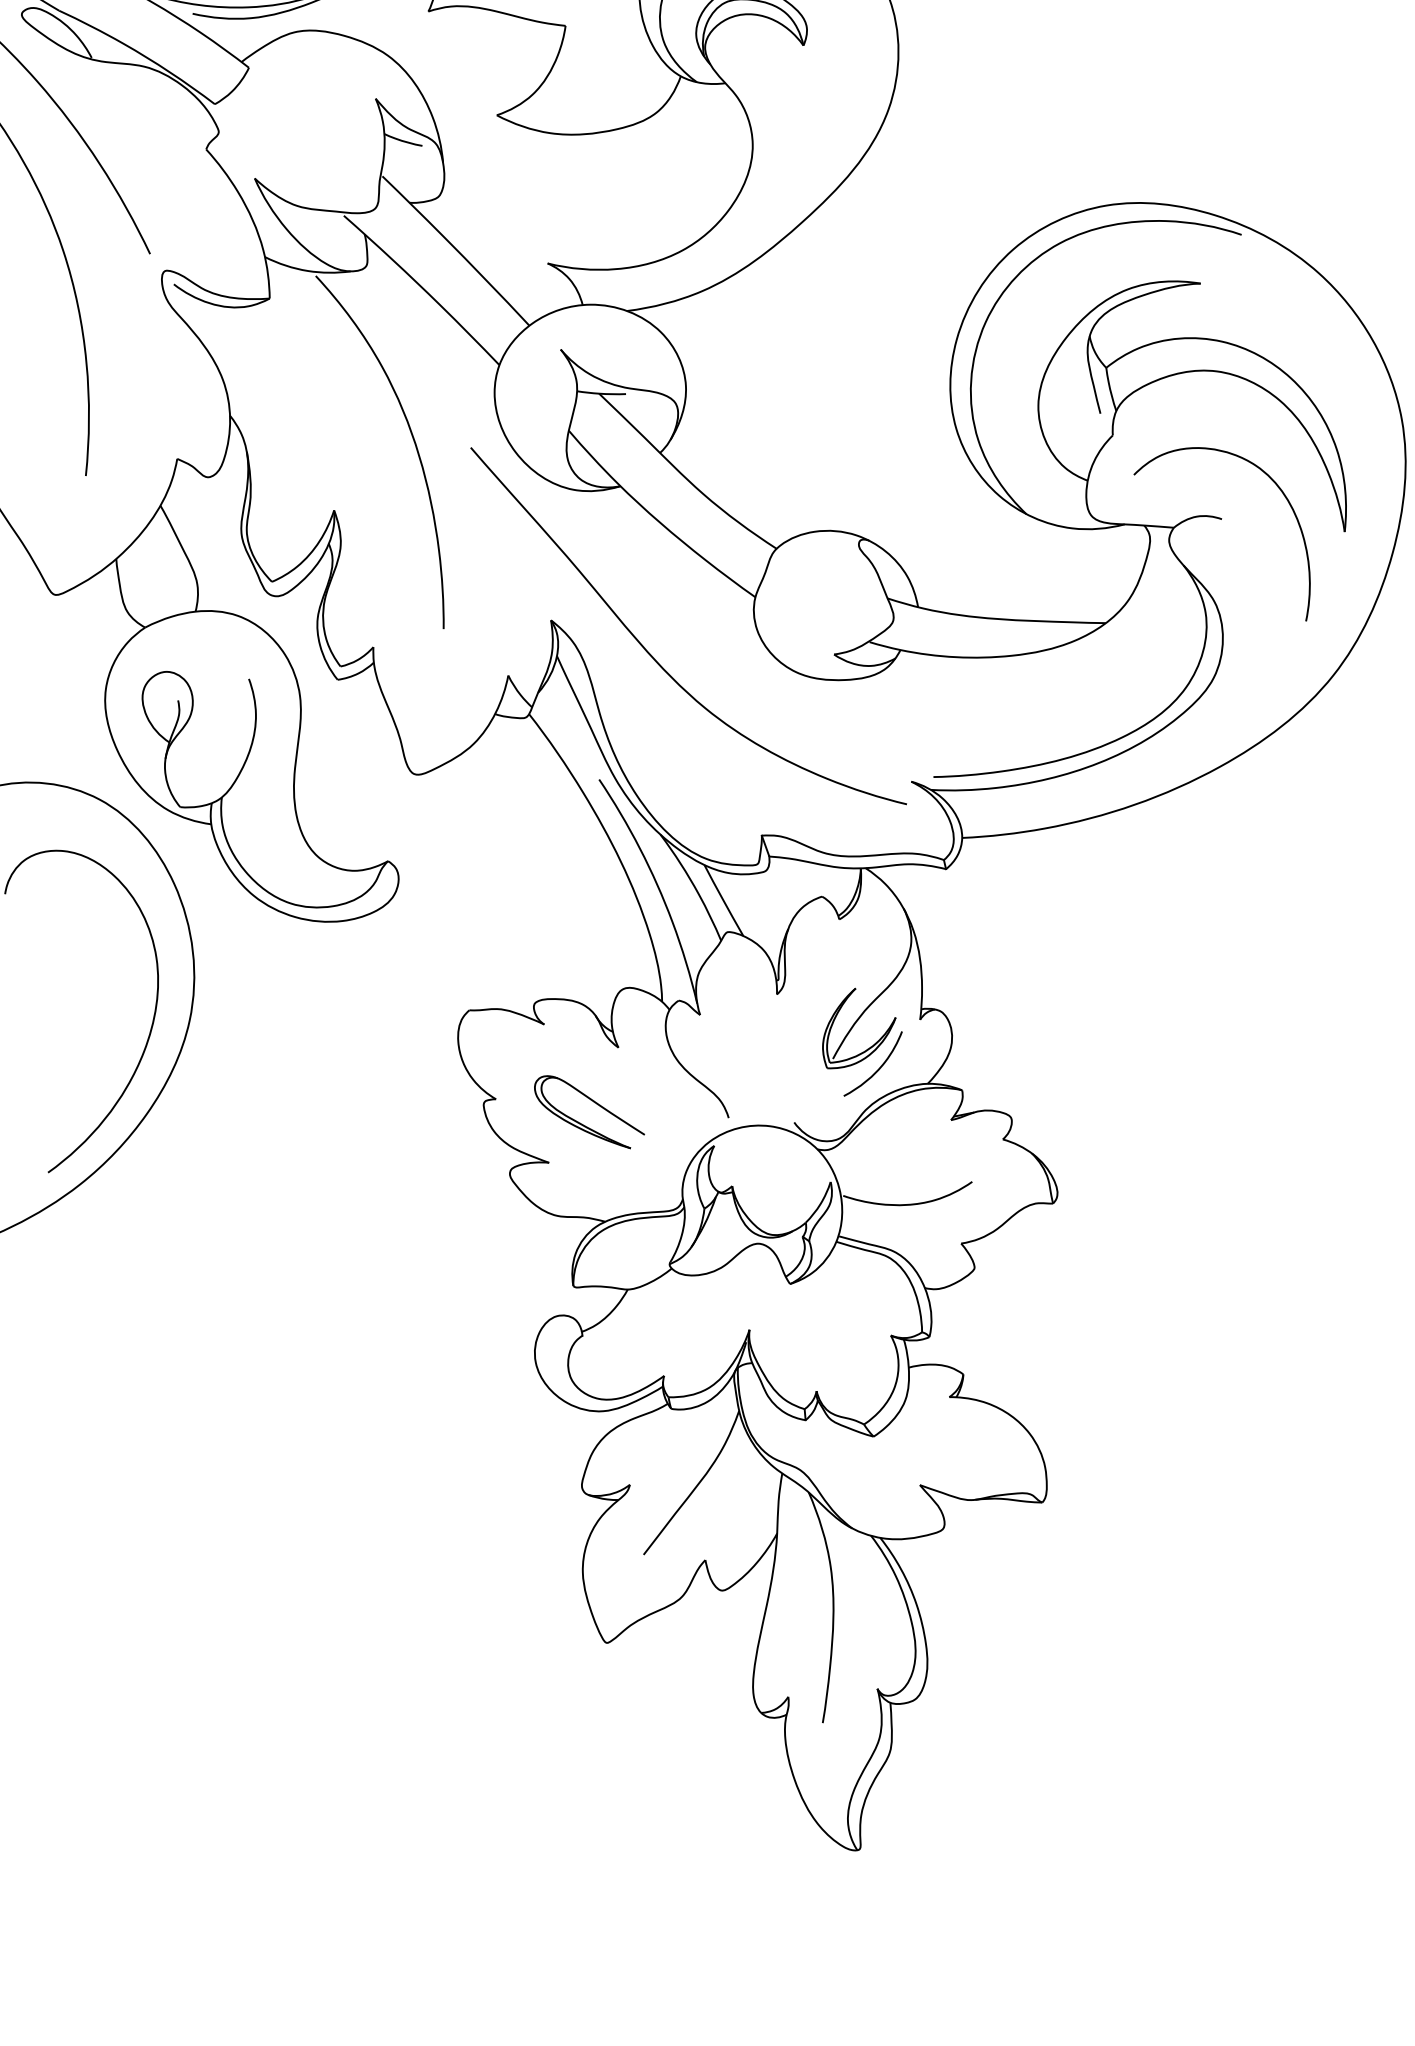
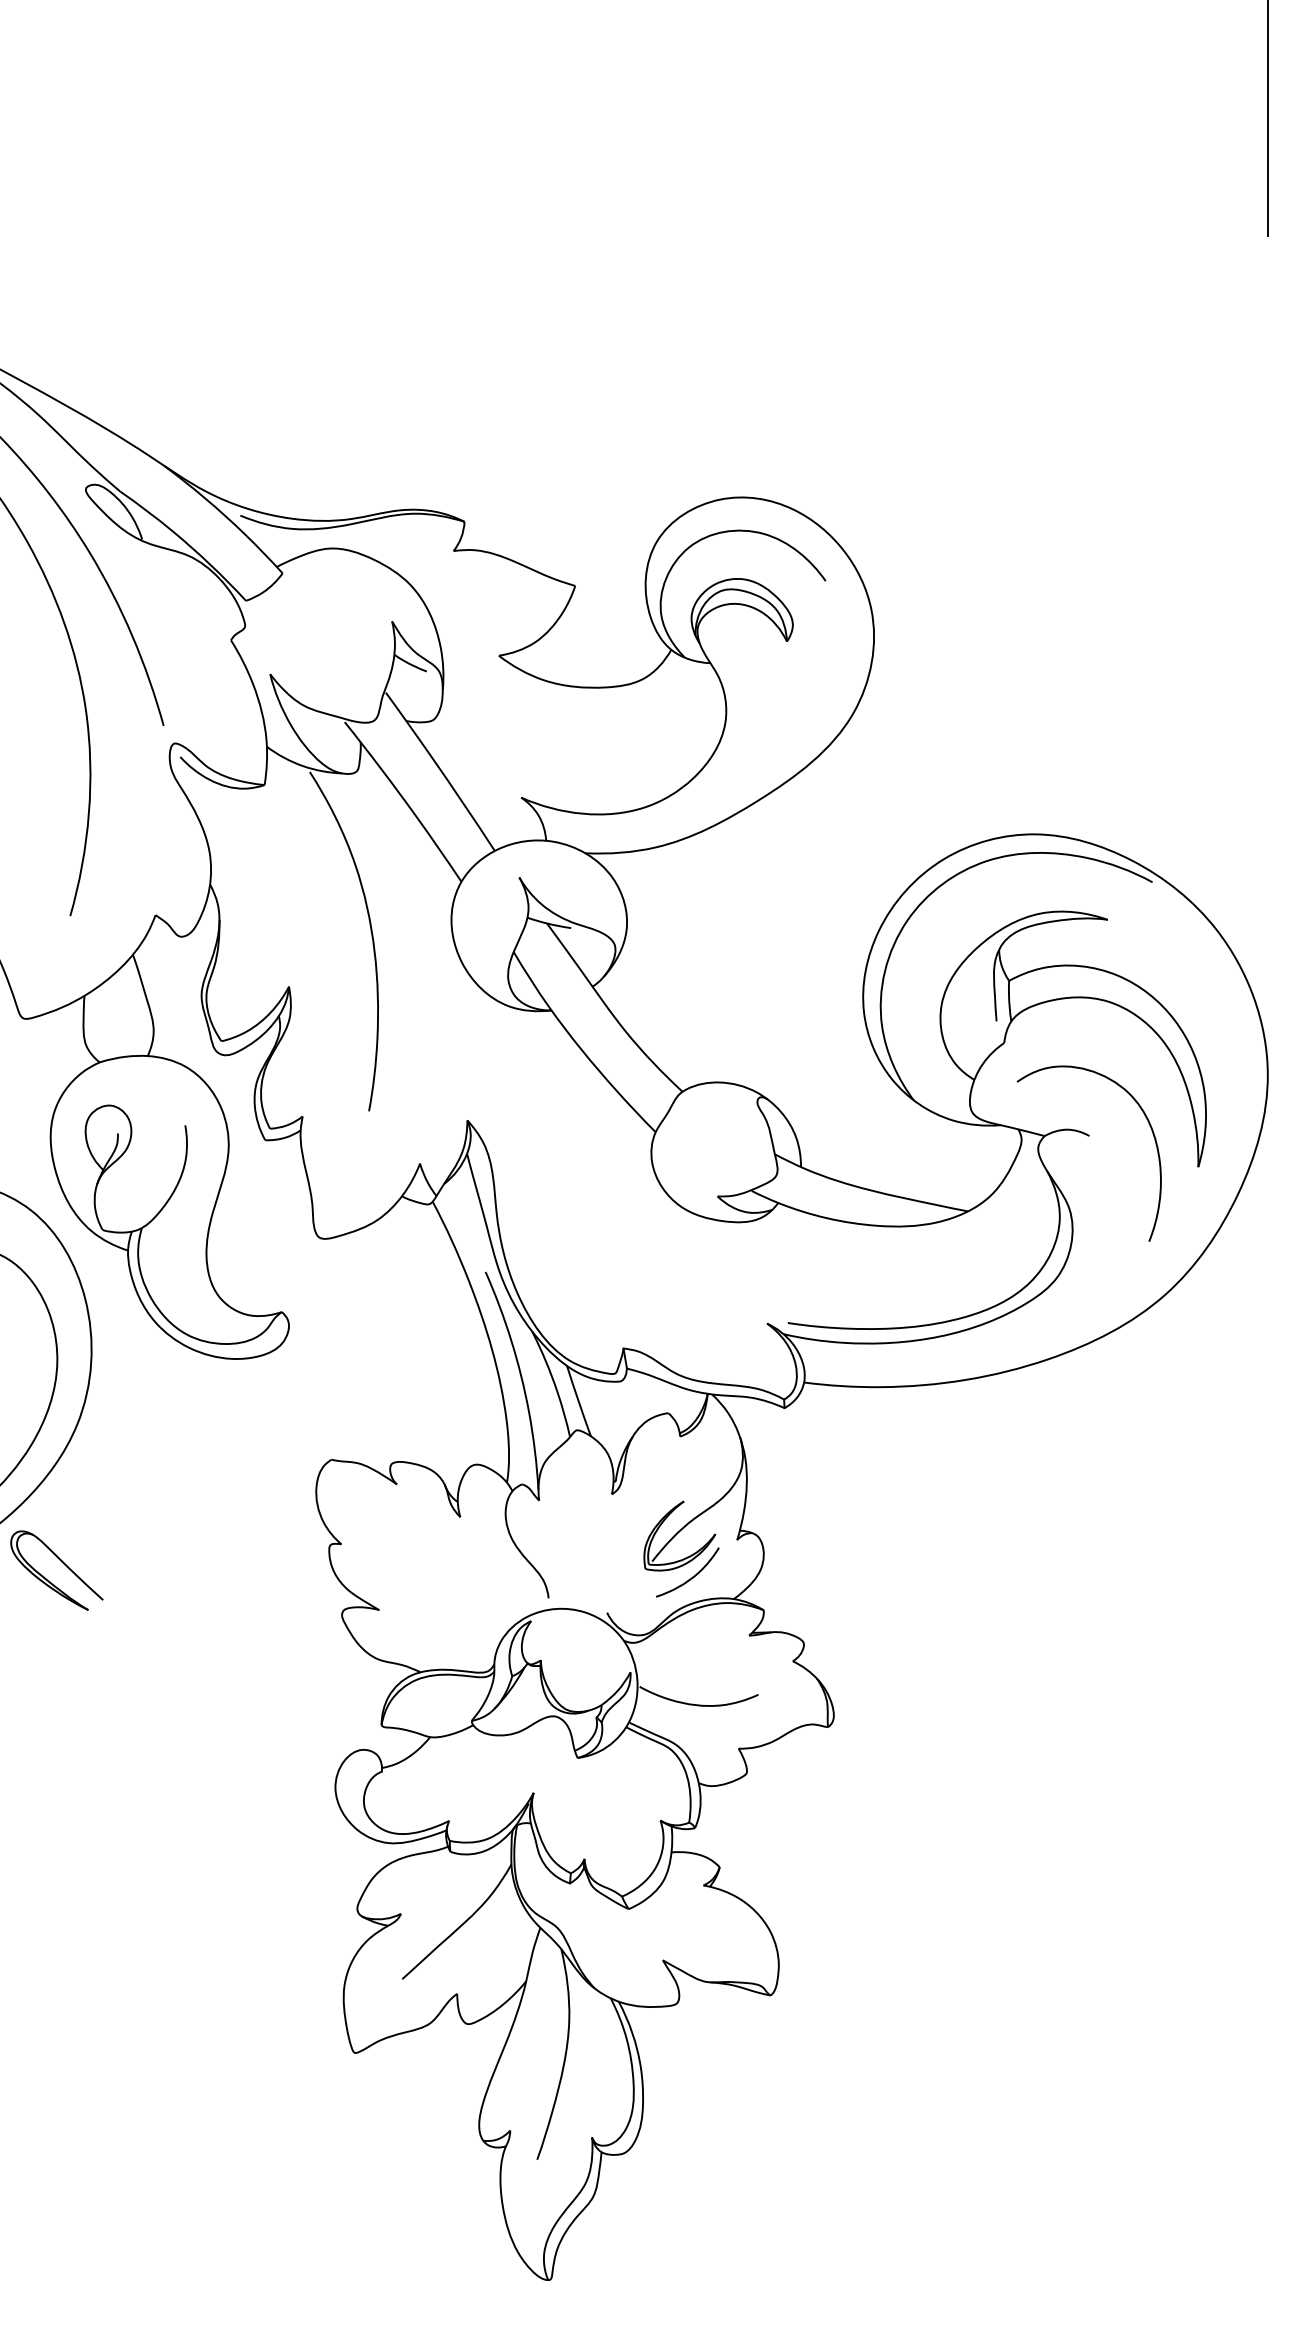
curve: (655, 658) -> (555, 1171), removed
part: (594, 1103) -> (62, 1563), moved

